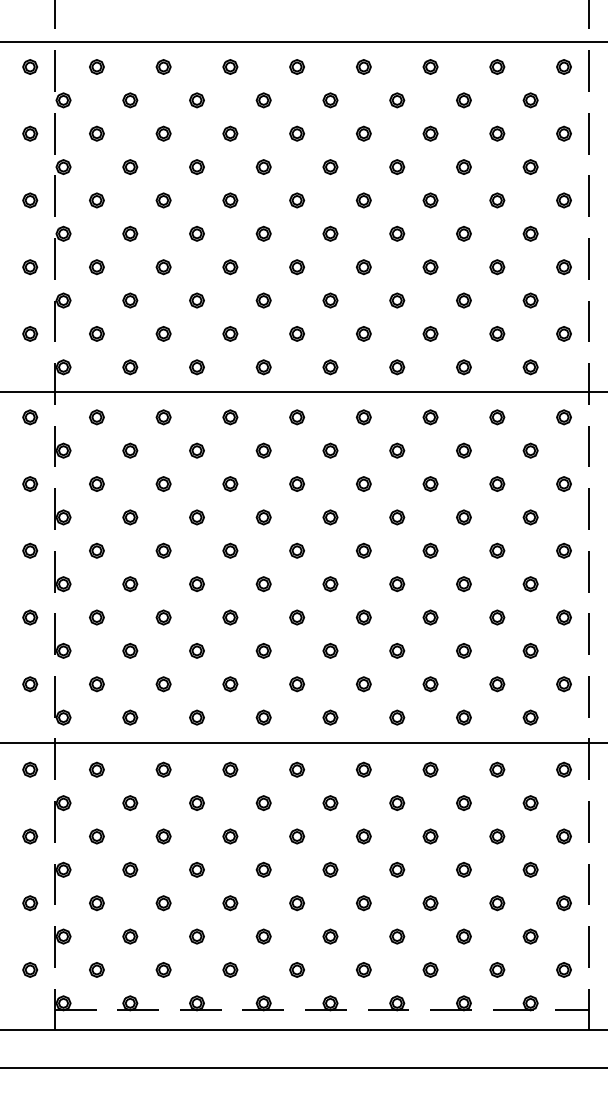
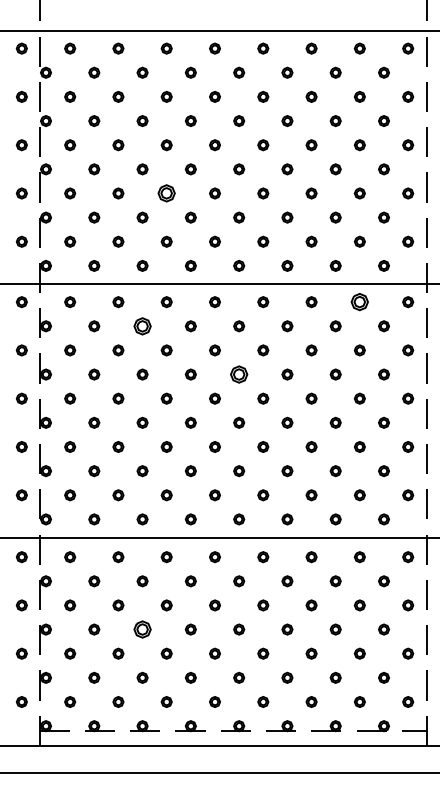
part: (230, 267) -> (166, 193), size x1.6
part: (497, 417) -> (360, 302), size x1.6
part: (196, 450) -> (142, 326), size x1.6
part: (330, 517) -> (239, 374), size x1.6
part: (196, 869) -> (142, 629), size x1.6

